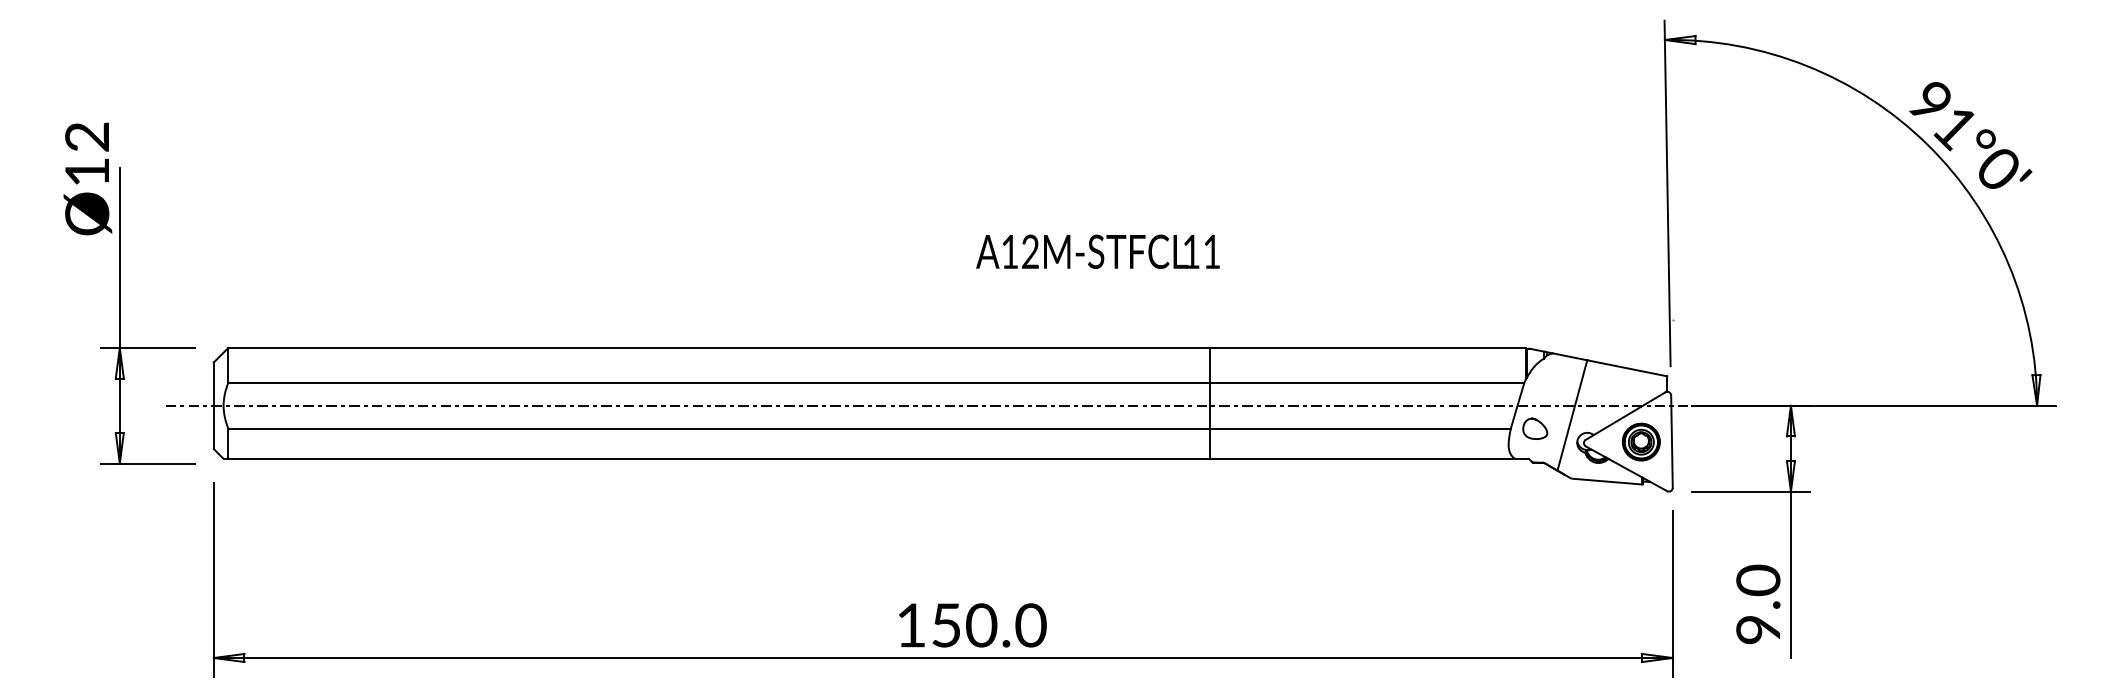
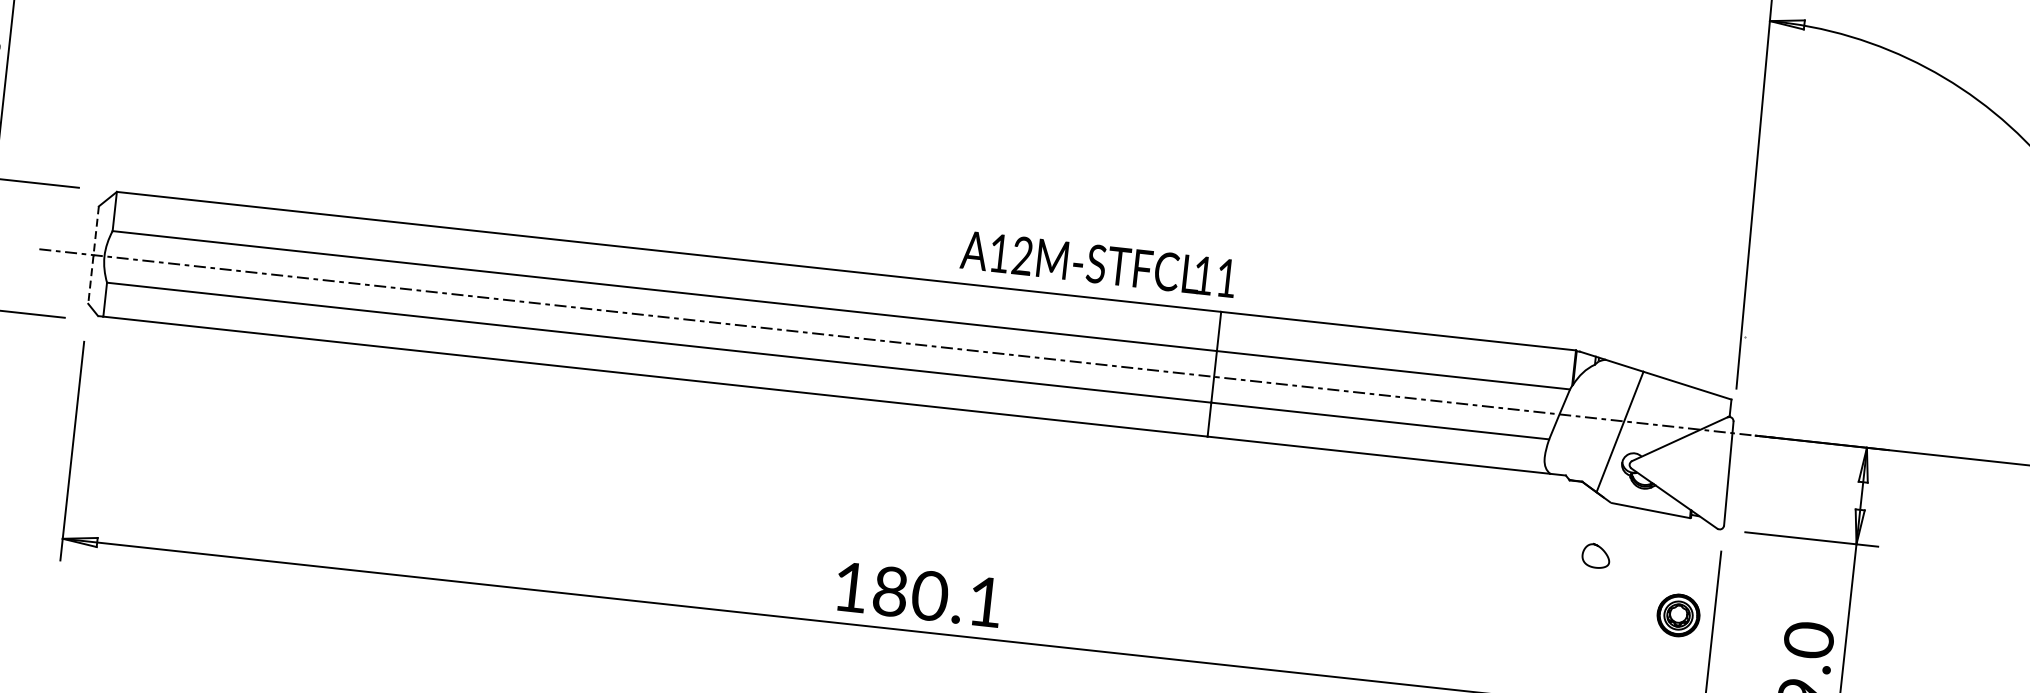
text: (1097, 251) -> (1097, 263), moved
line: (213, 406) -> (93, 255), solid -> dashed
curve: (1538, 422) -> (1600, 549), moved
part: (1640, 441) -> (1677, 614), moved
text: (989, 625) -> (938, 596), 150.0 -> 180.1

